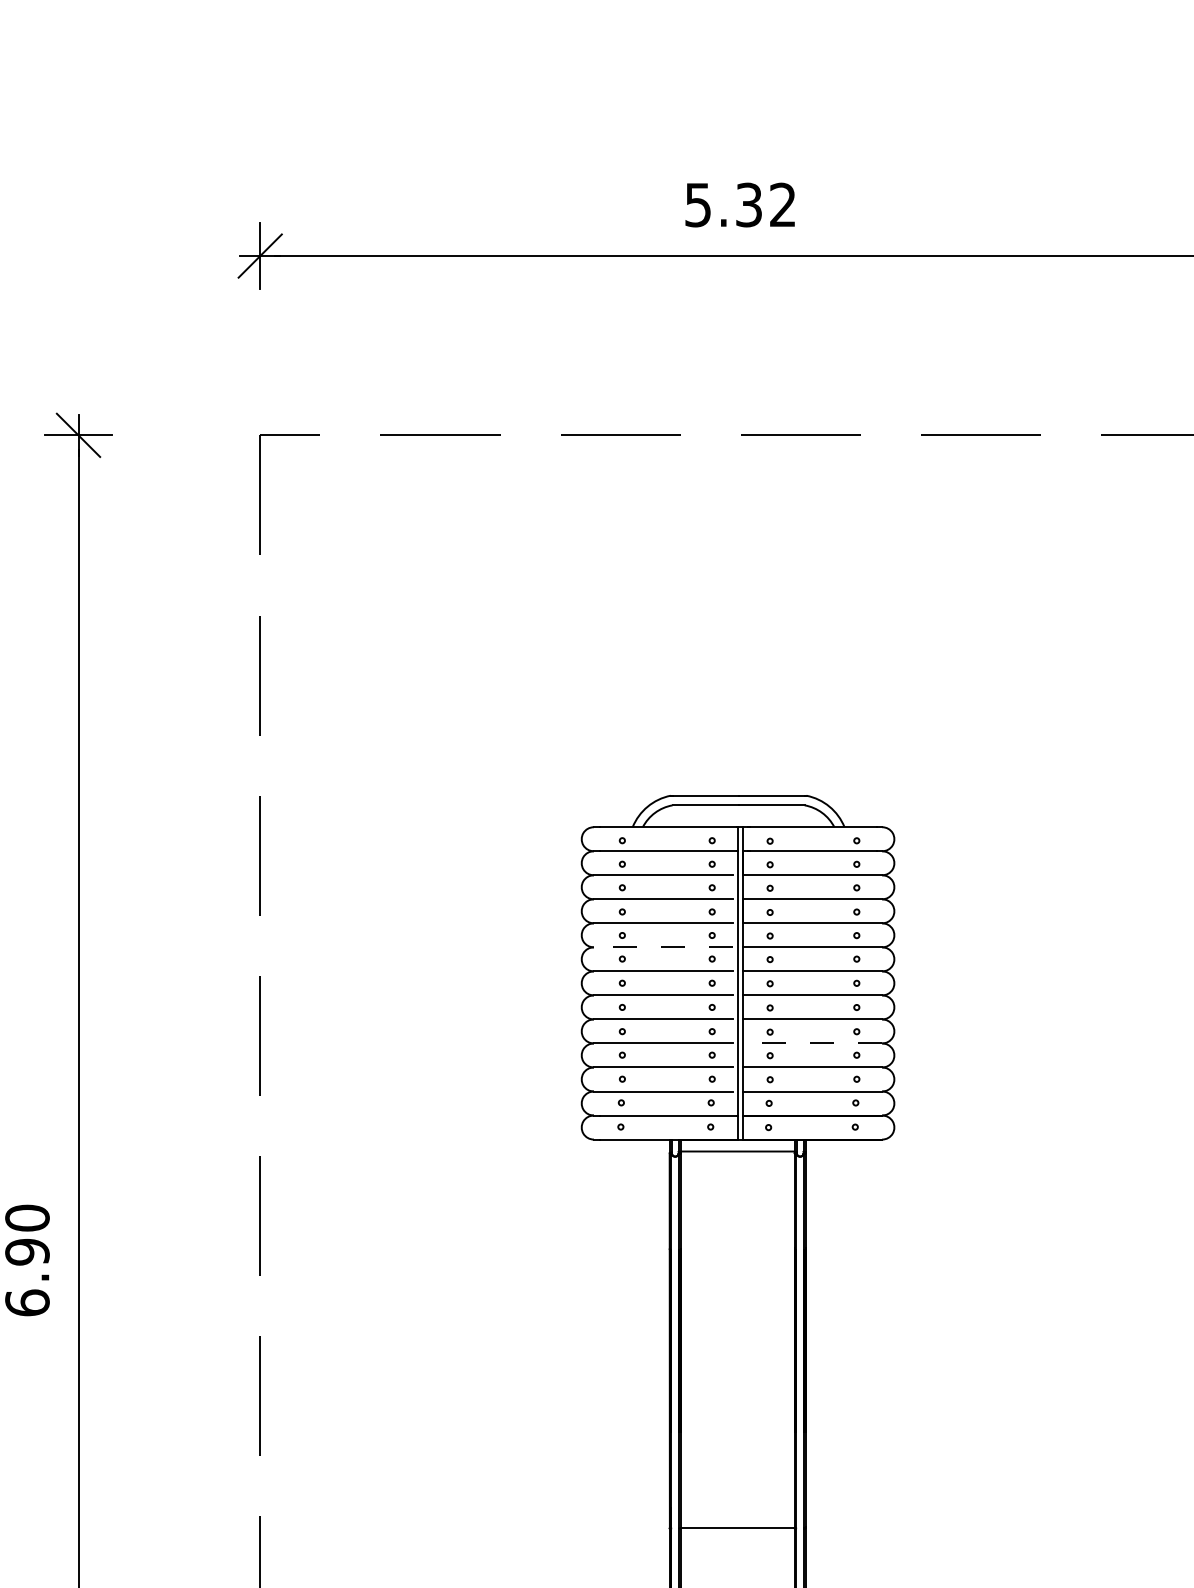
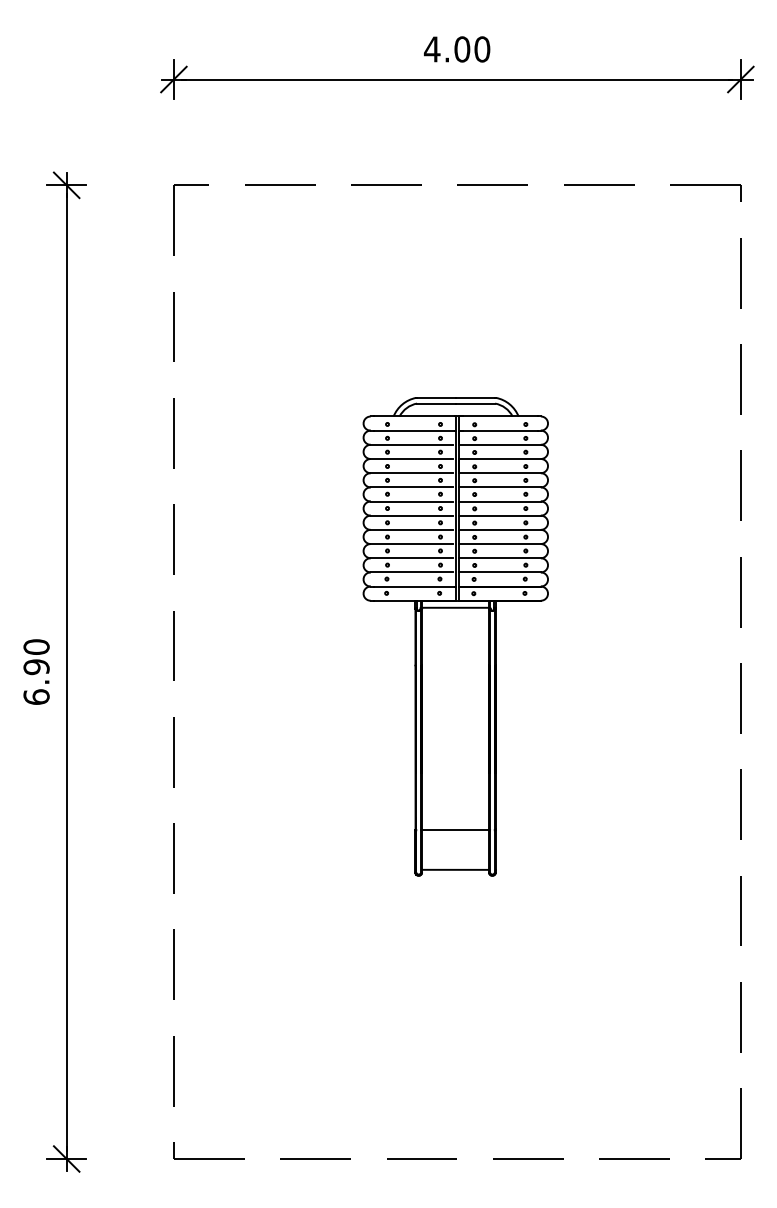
text: (739, 205) -> (456, 49), 5.32 -> 4.00
line: (662, 947) -> (411, 487), dashed -> solid
line: (812, 1044) -> (499, 544), dashed -> solid

